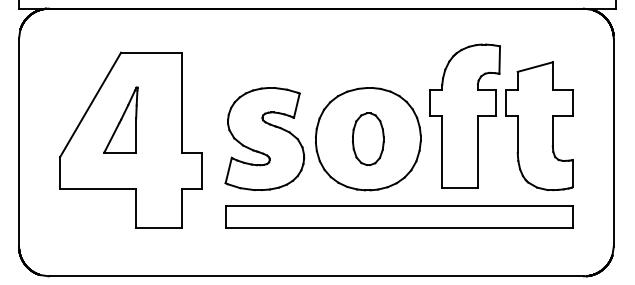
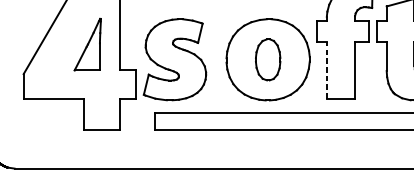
part: (120, 119) -> (87, 44), moved
part: (264, 139) -> (174, 60), moved
line: (442, 152) -> (326, 70), solid -> dashed

